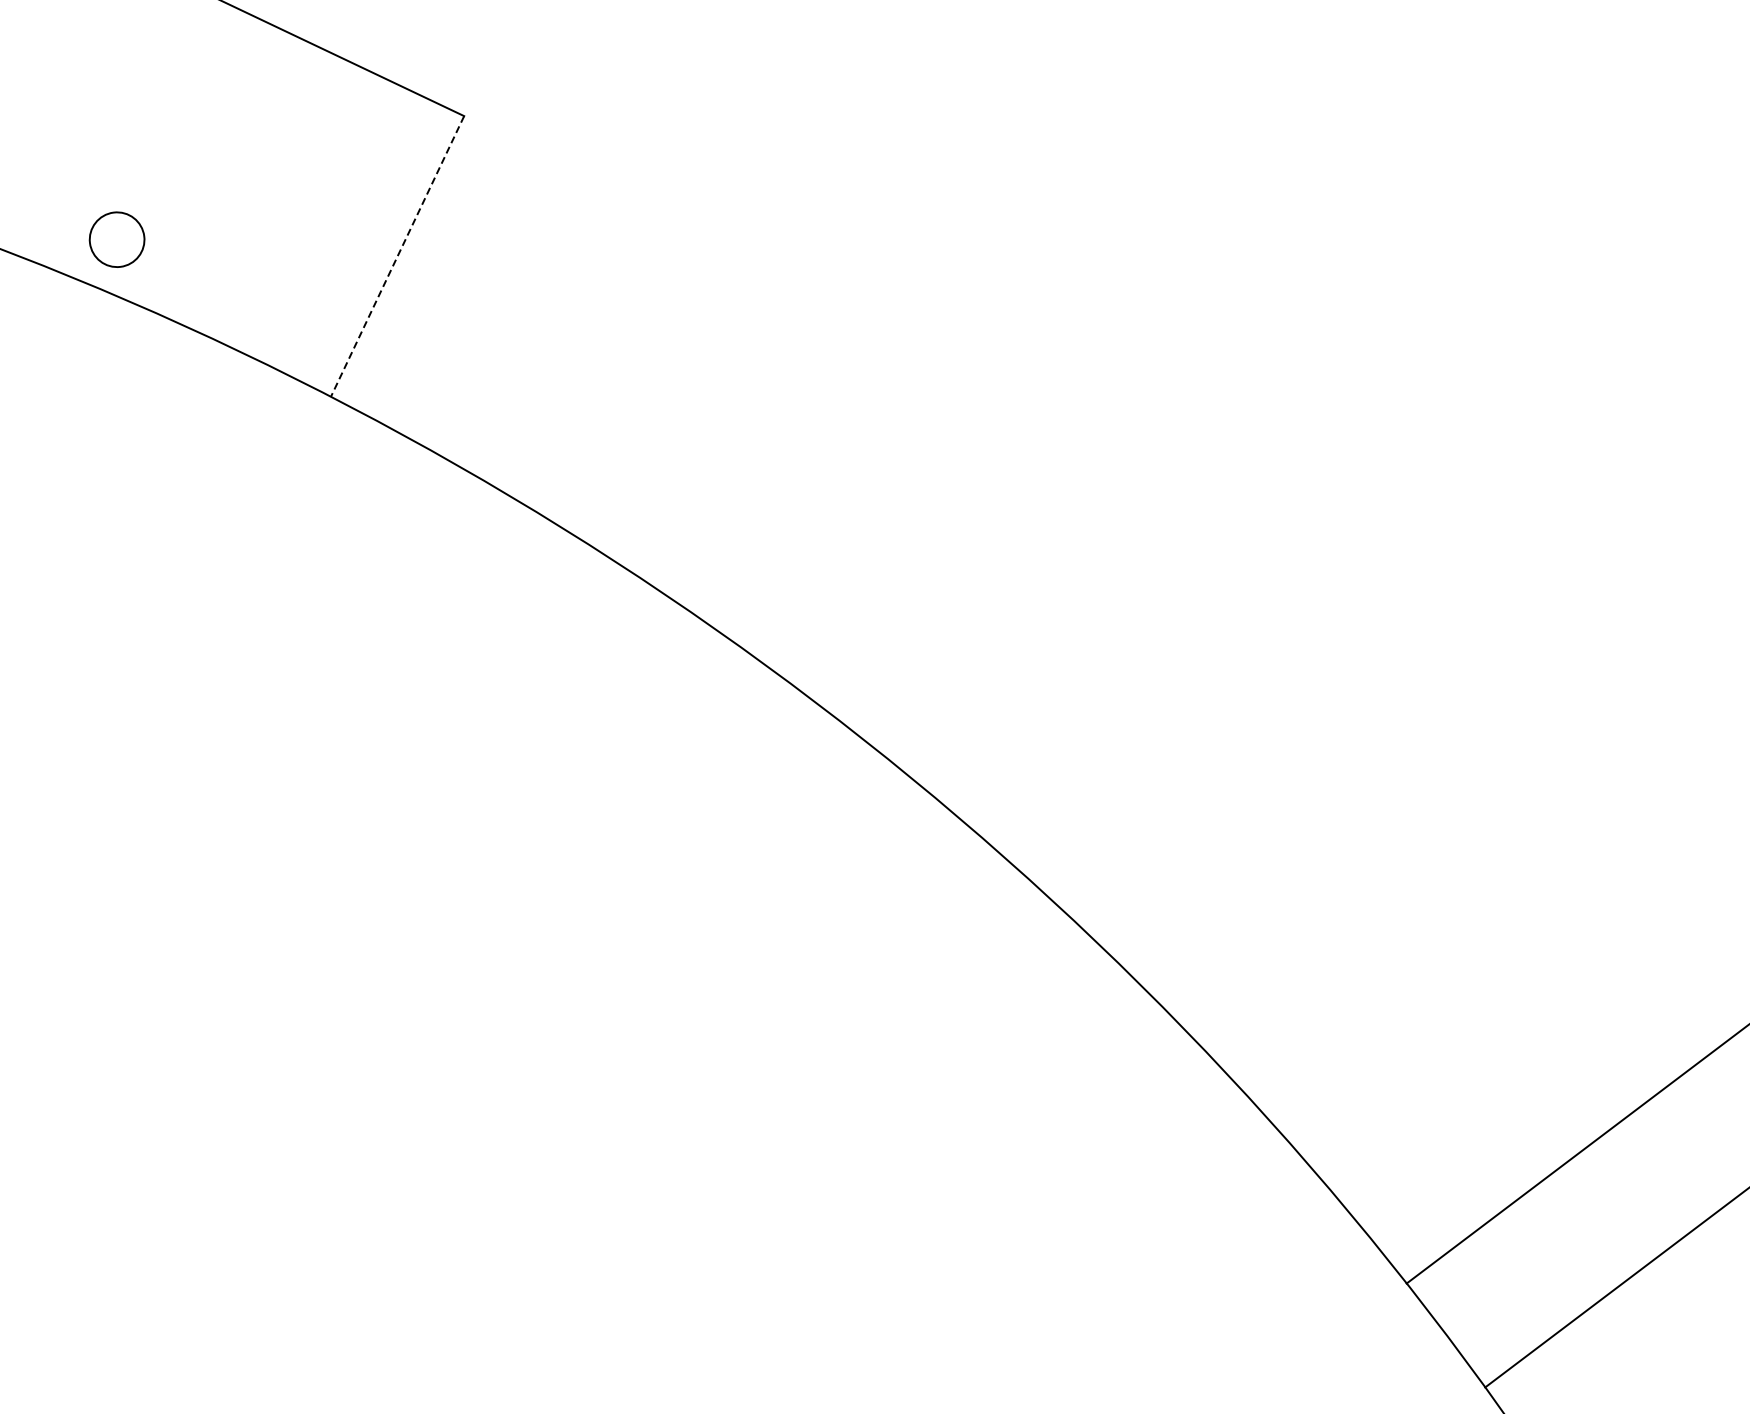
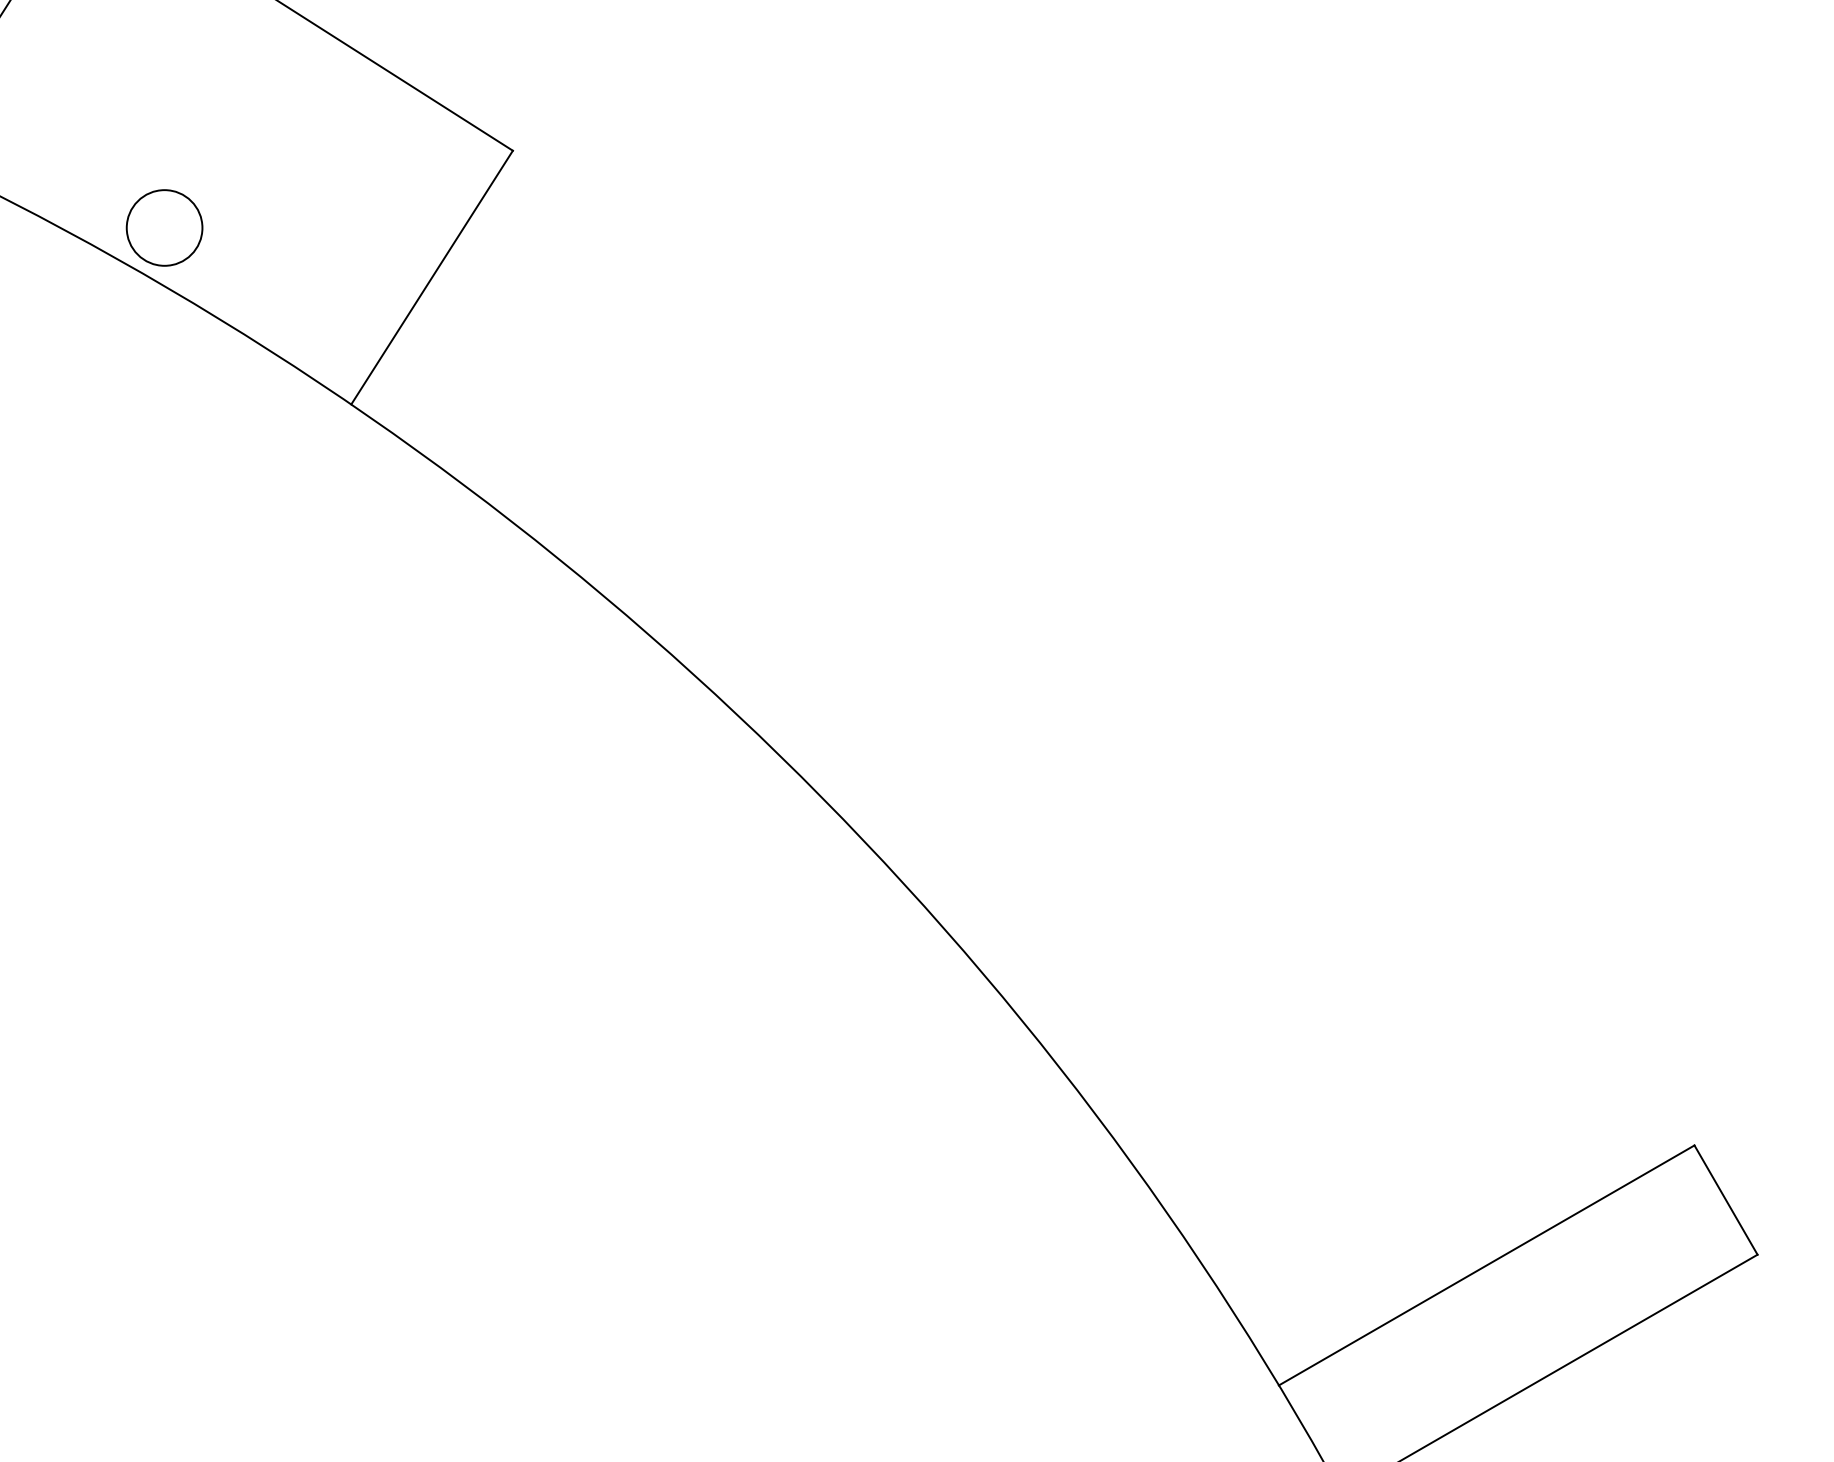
circle: (116, 239) -> (164, 227), size x1.43
line: (397, 257) -> (431, 278), dashed -> solid

